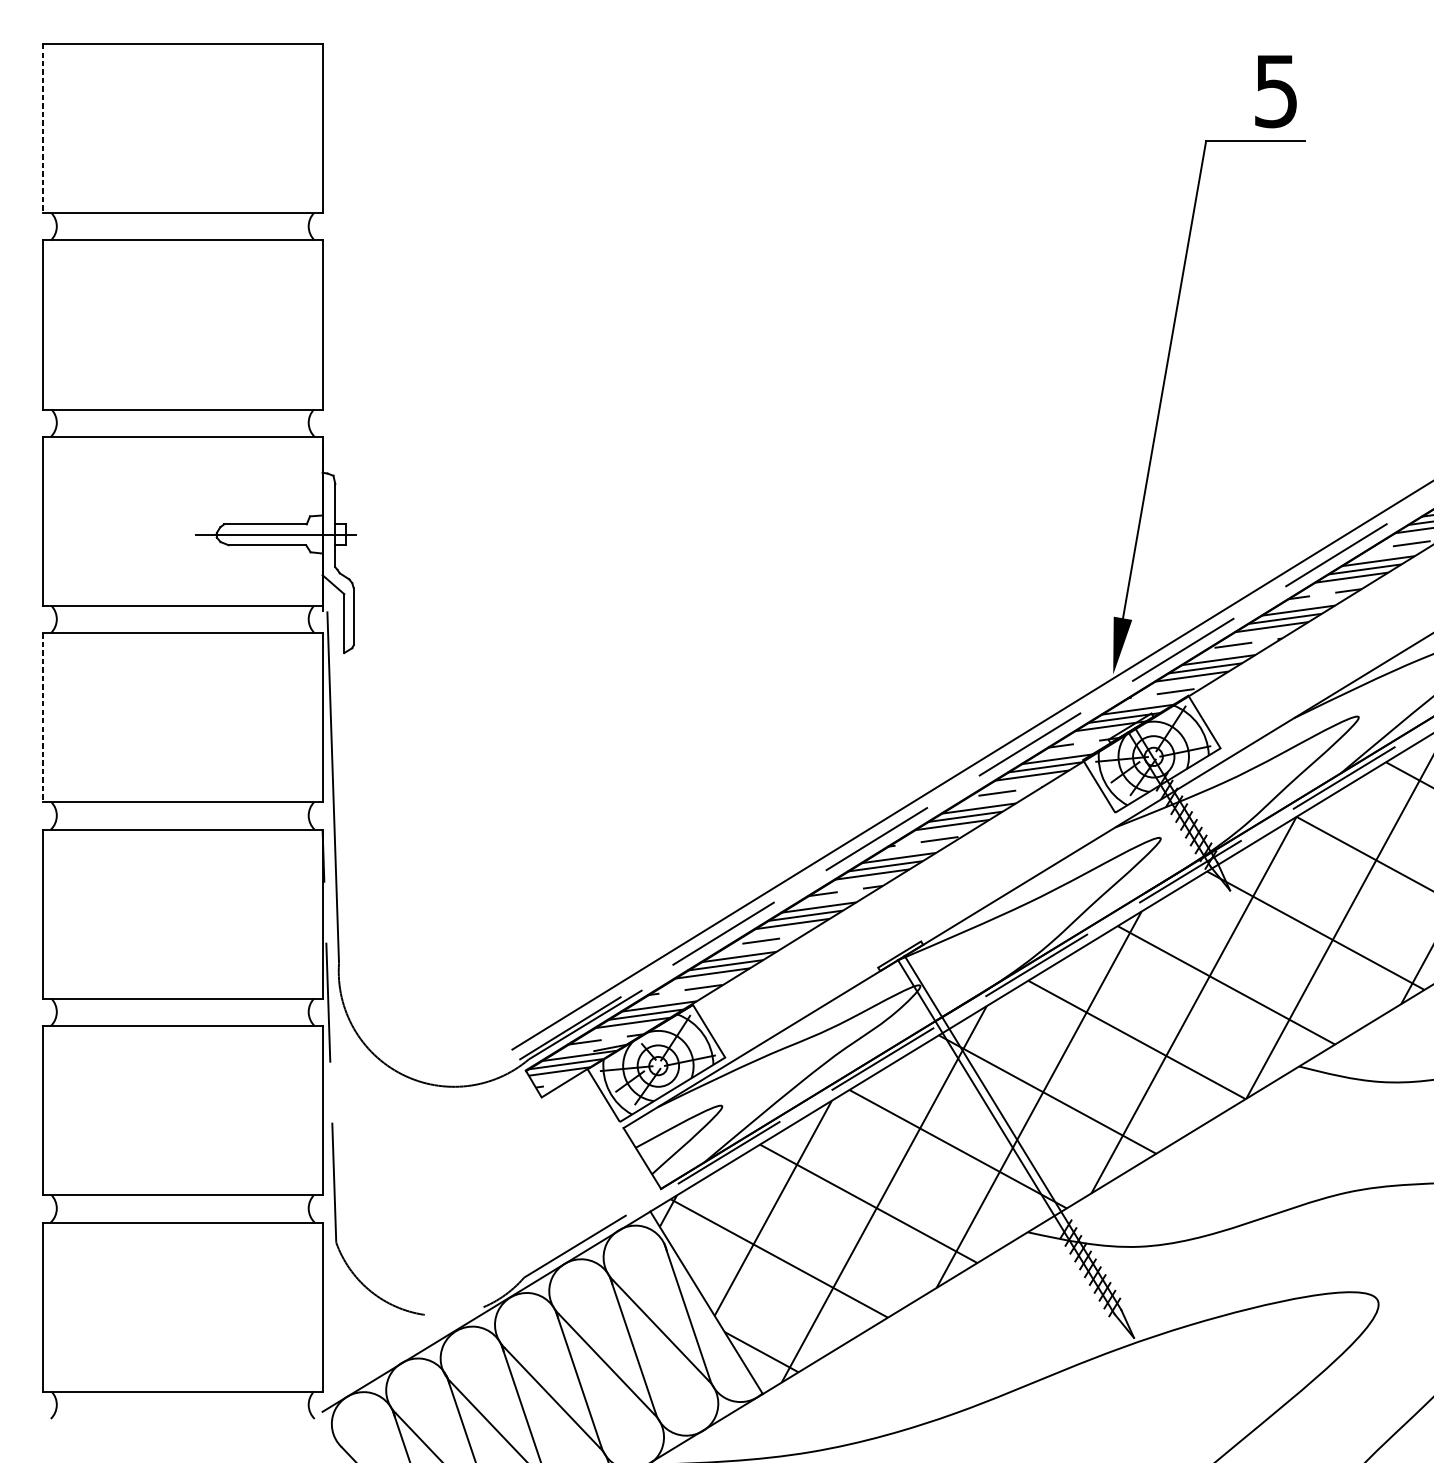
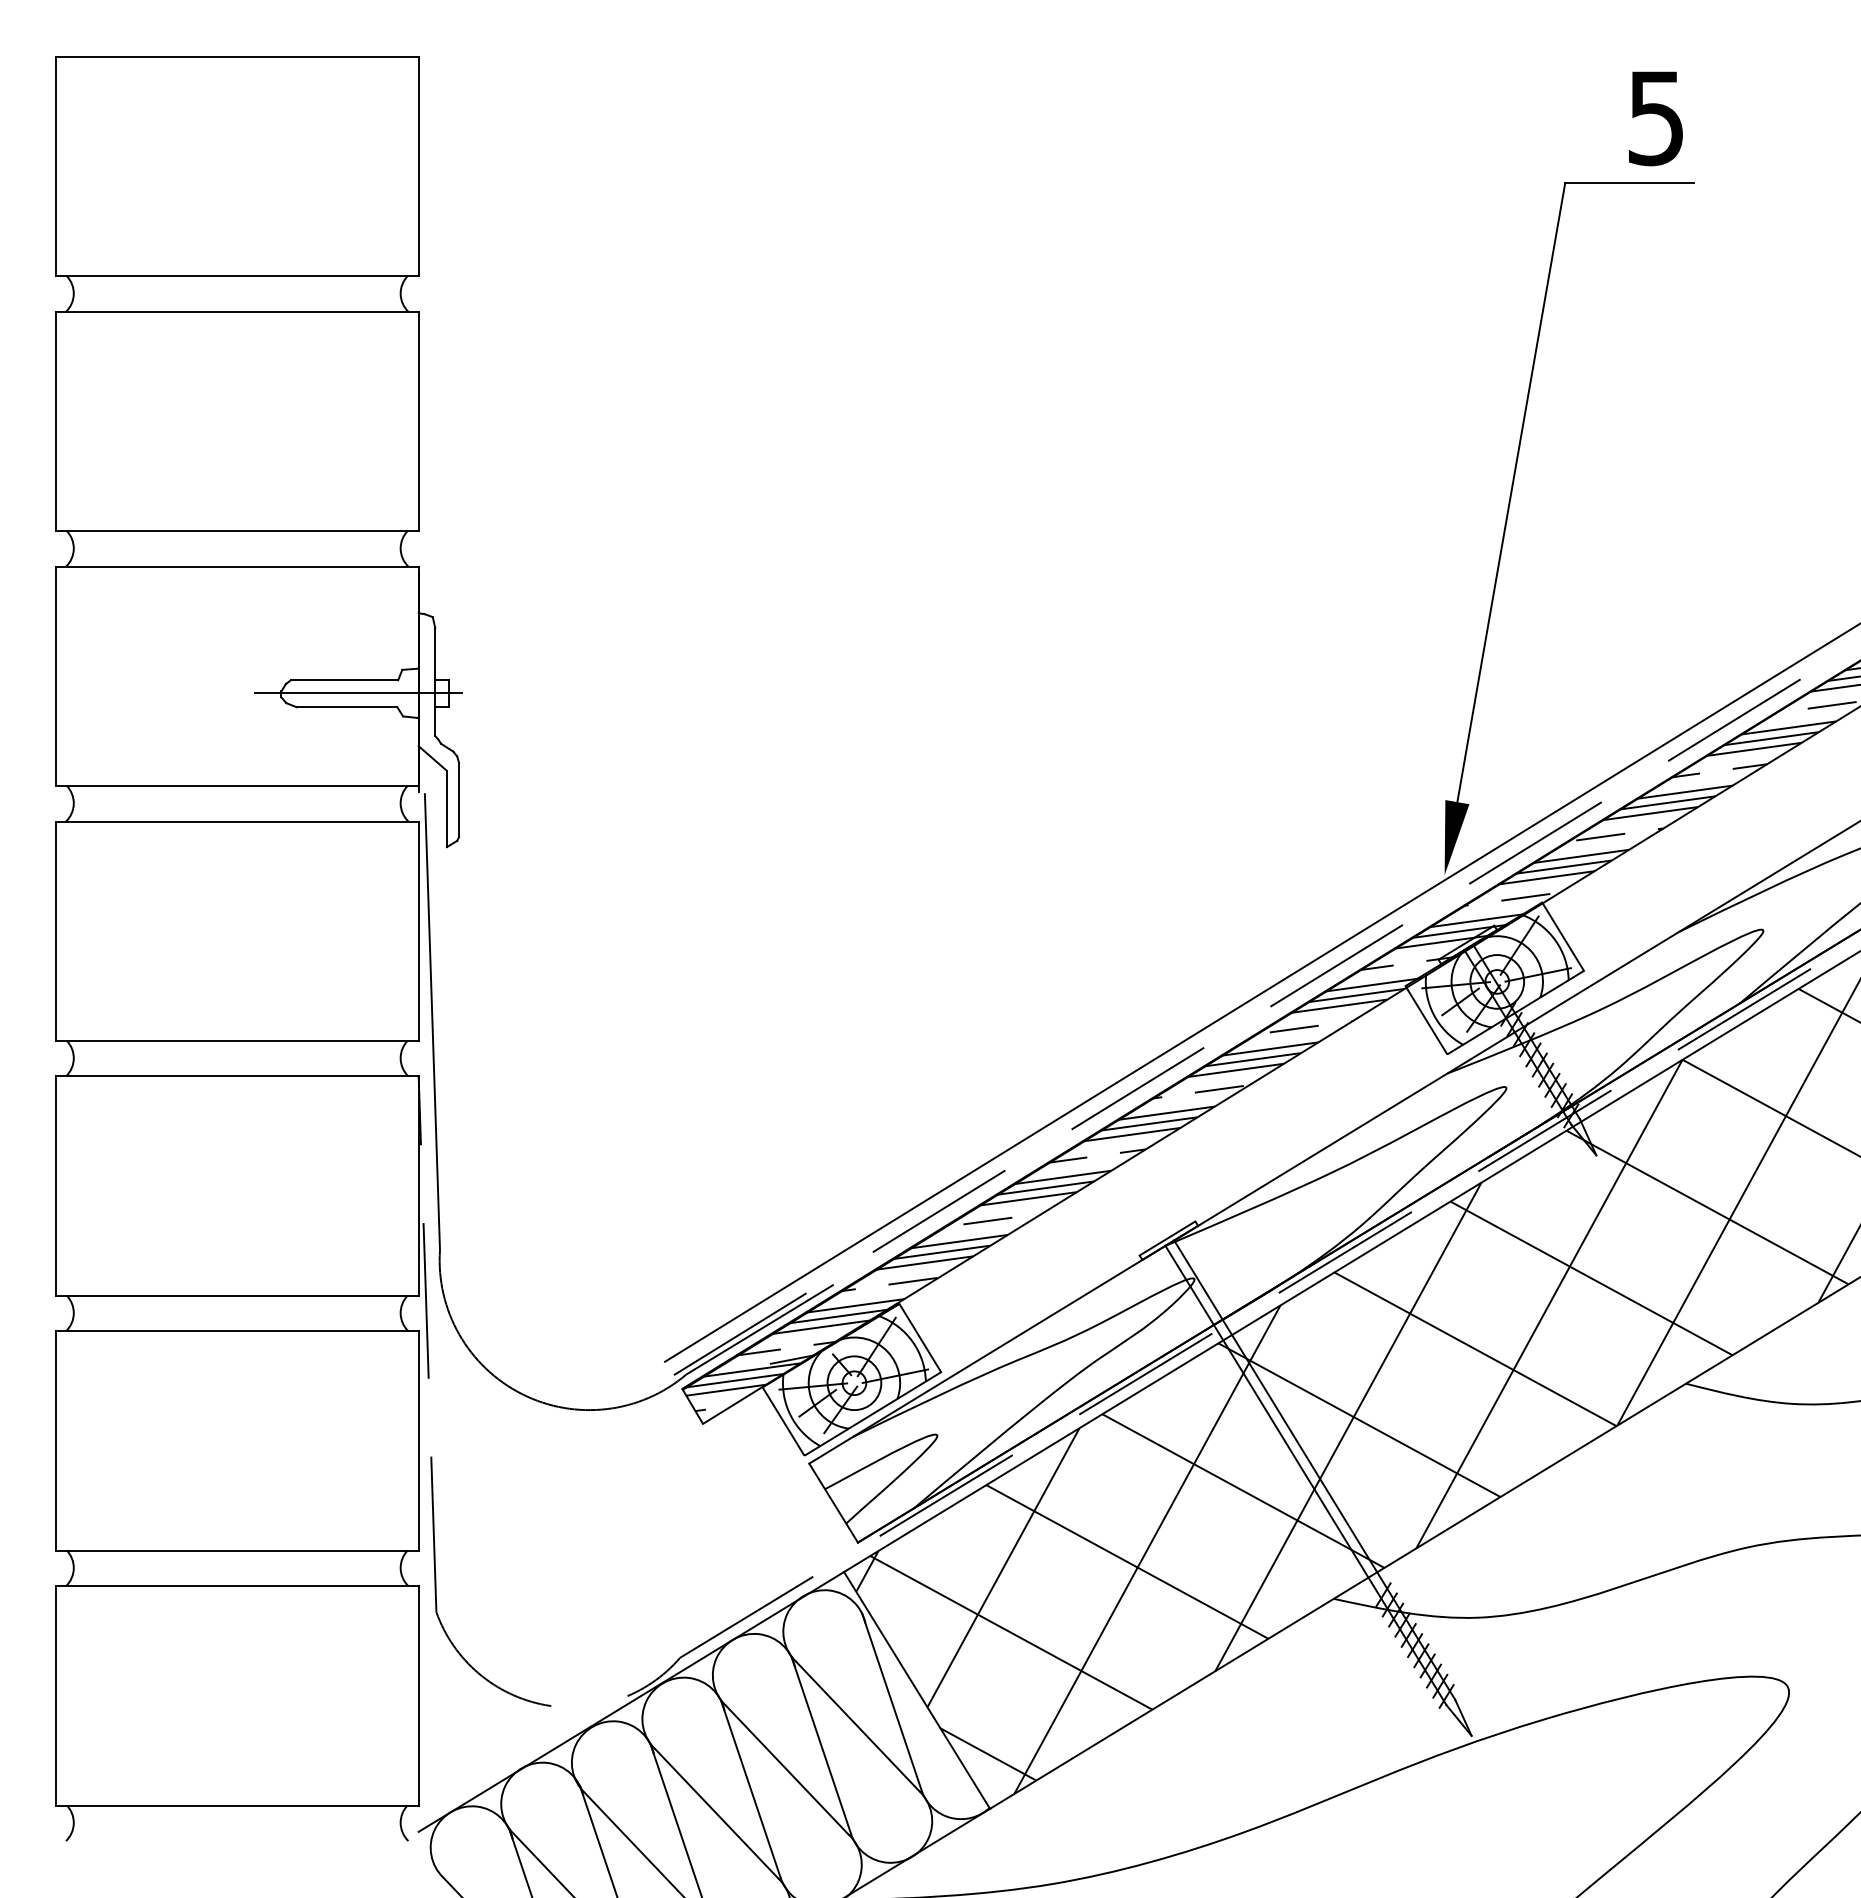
line: (42, 128) -> (55, 166), dashed -> solid
line: (42, 718) -> (55, 931), dashed -> solid

